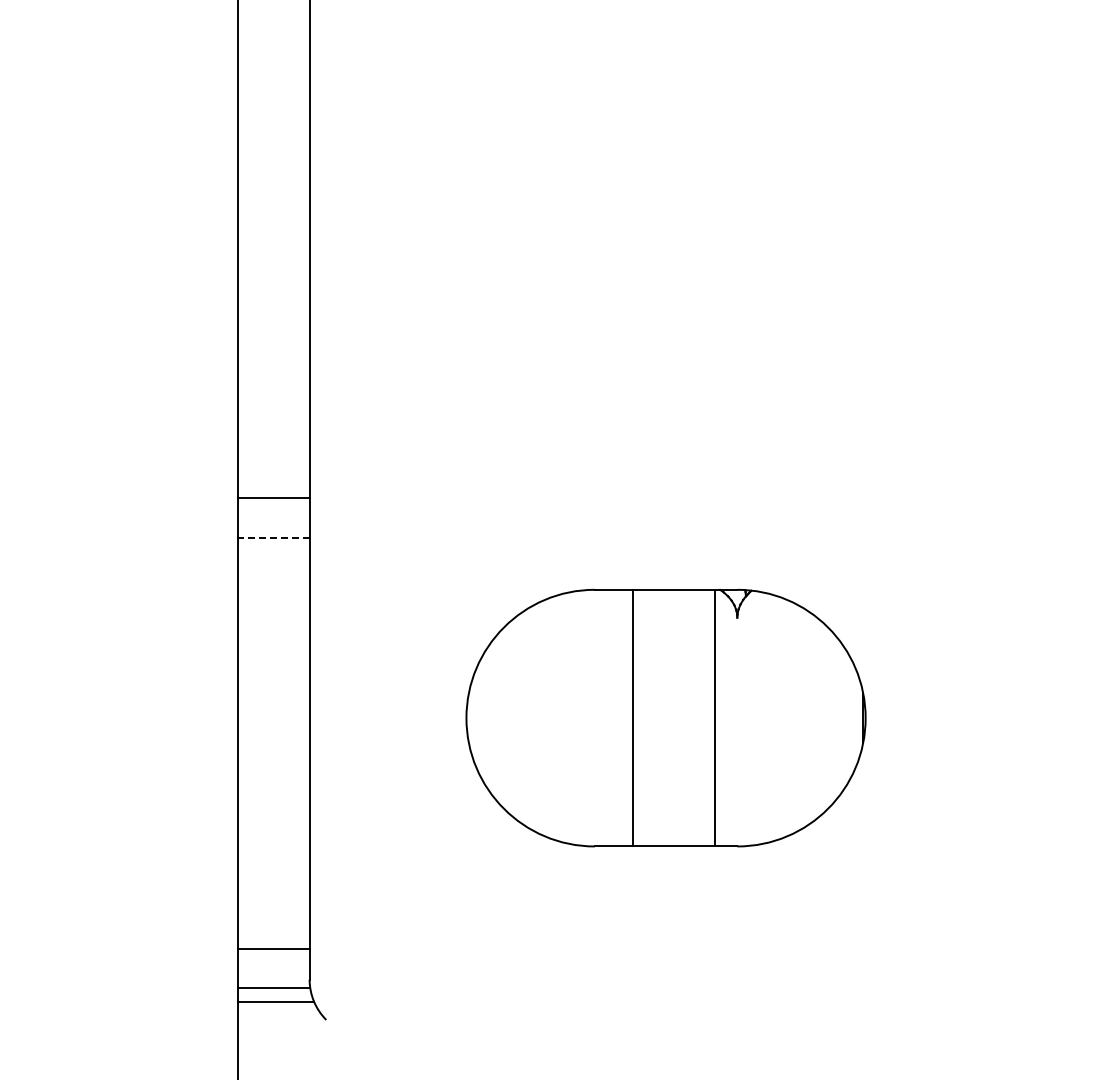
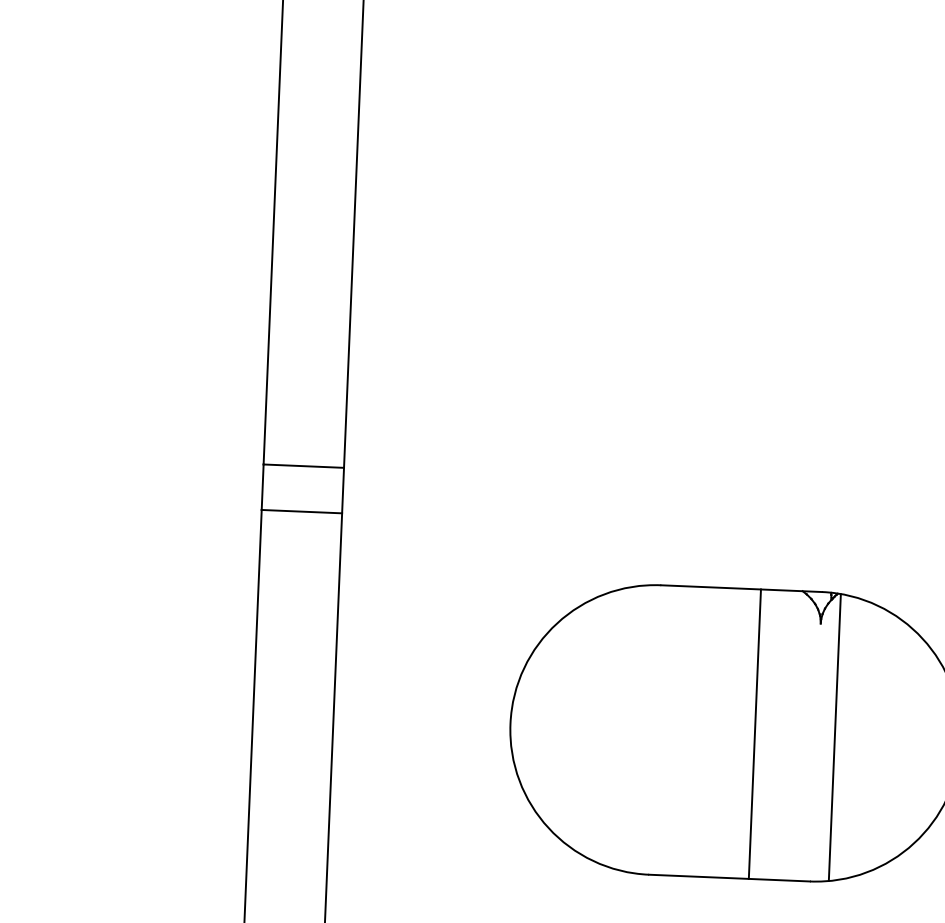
line: (273, 537) -> (301, 511), dashed -> solid
line: (633, 717) -> (755, 733), moved
line: (715, 718) -> (835, 737), moved

